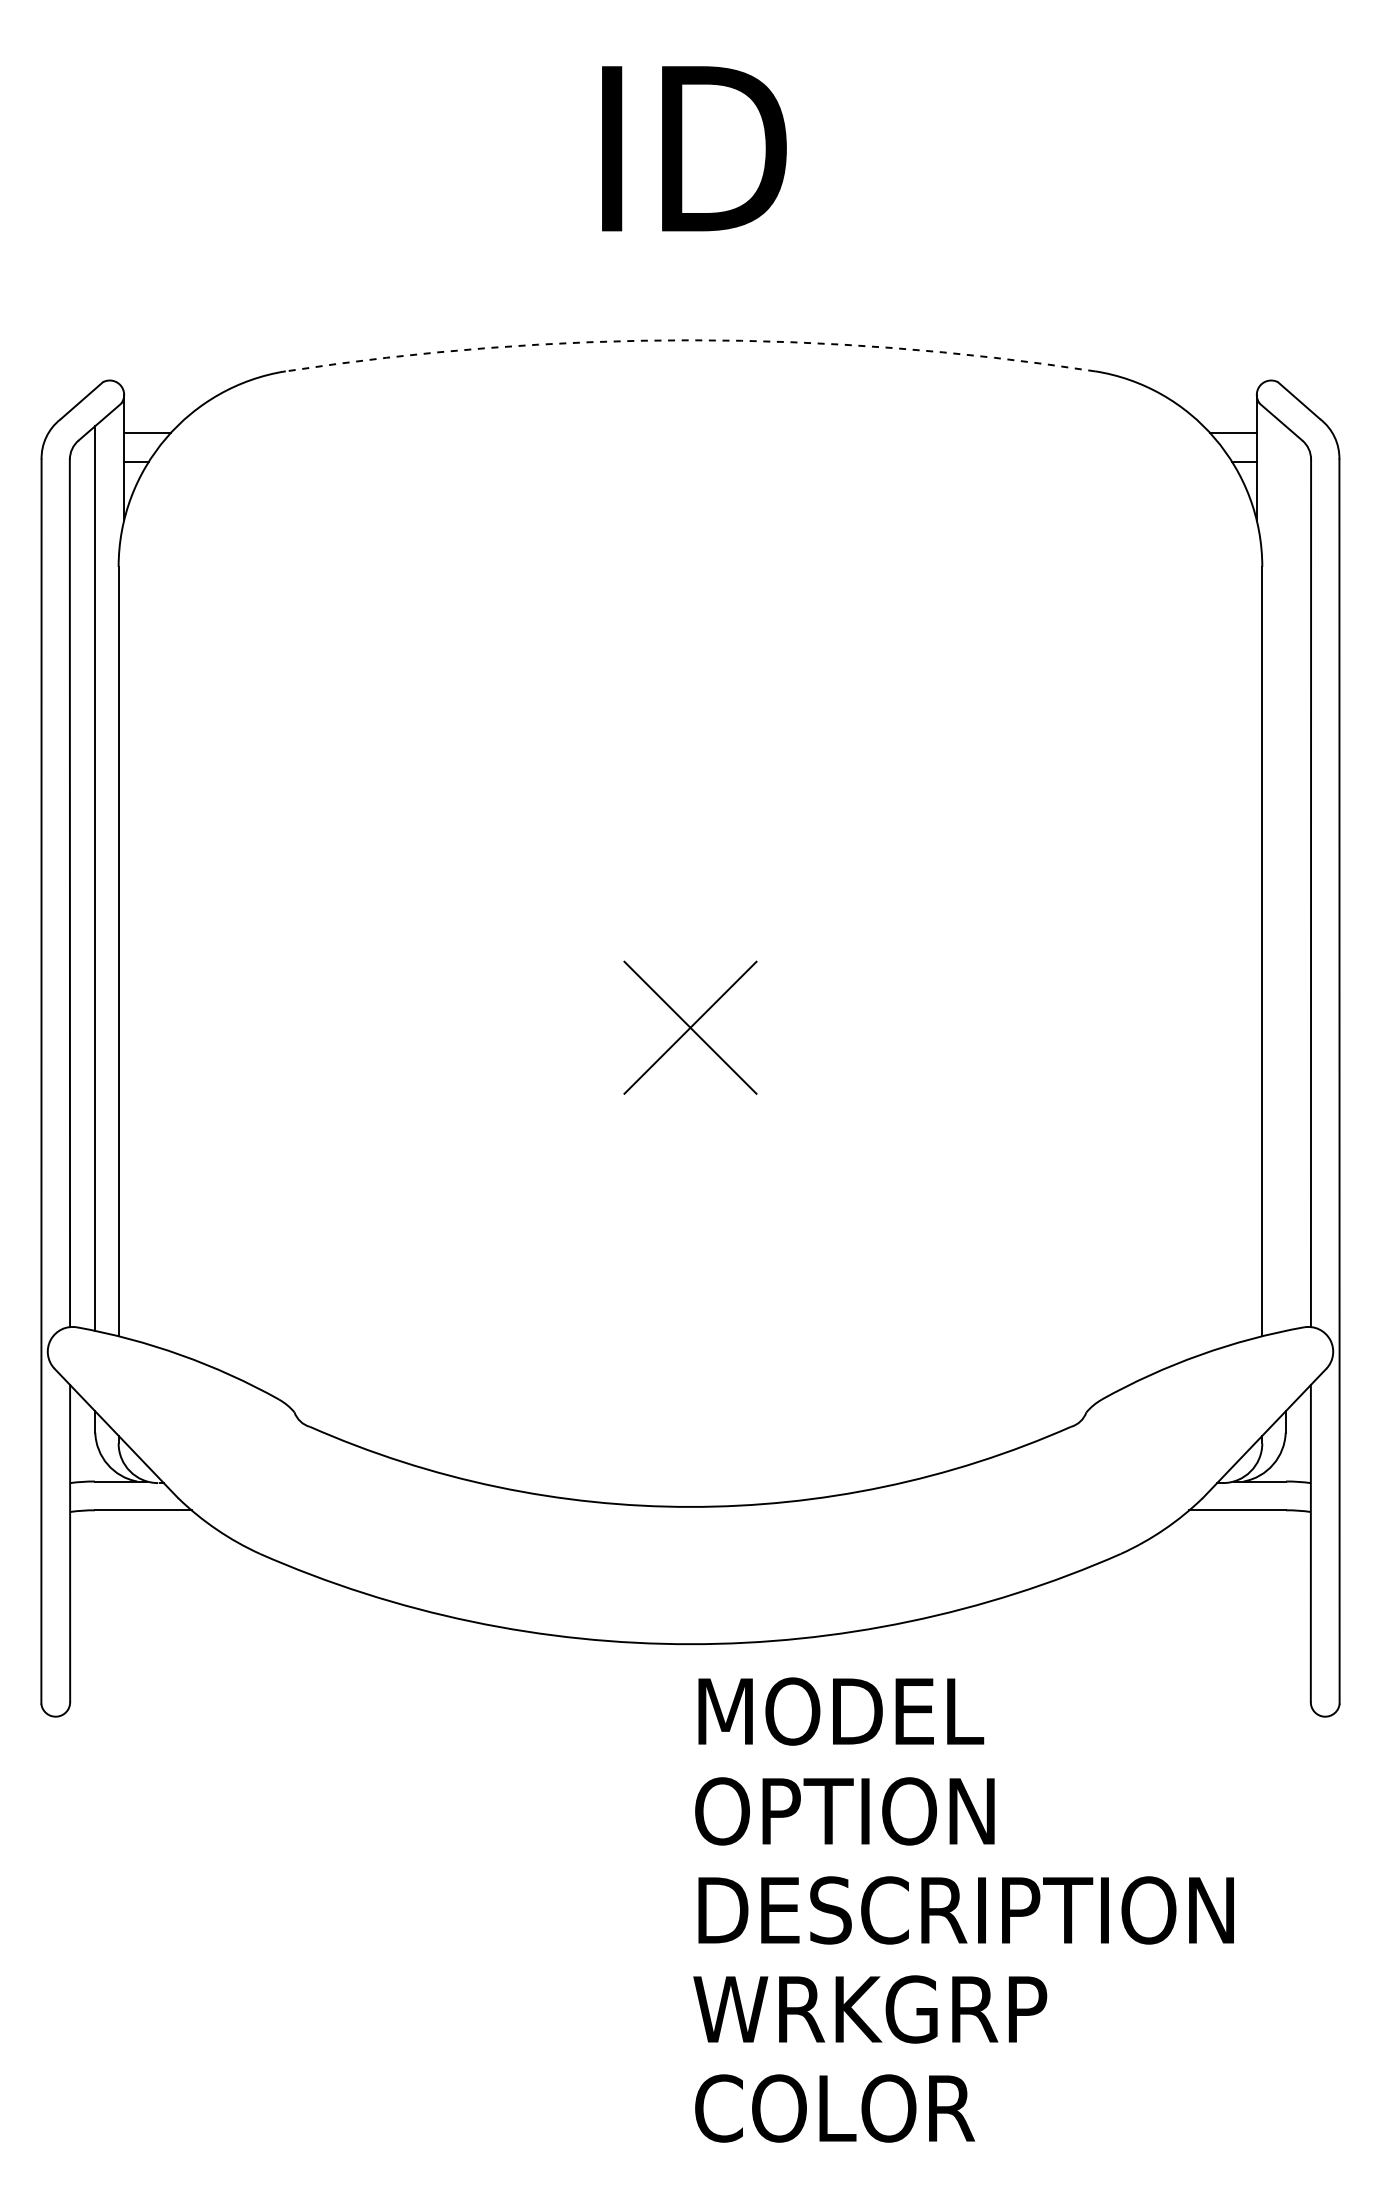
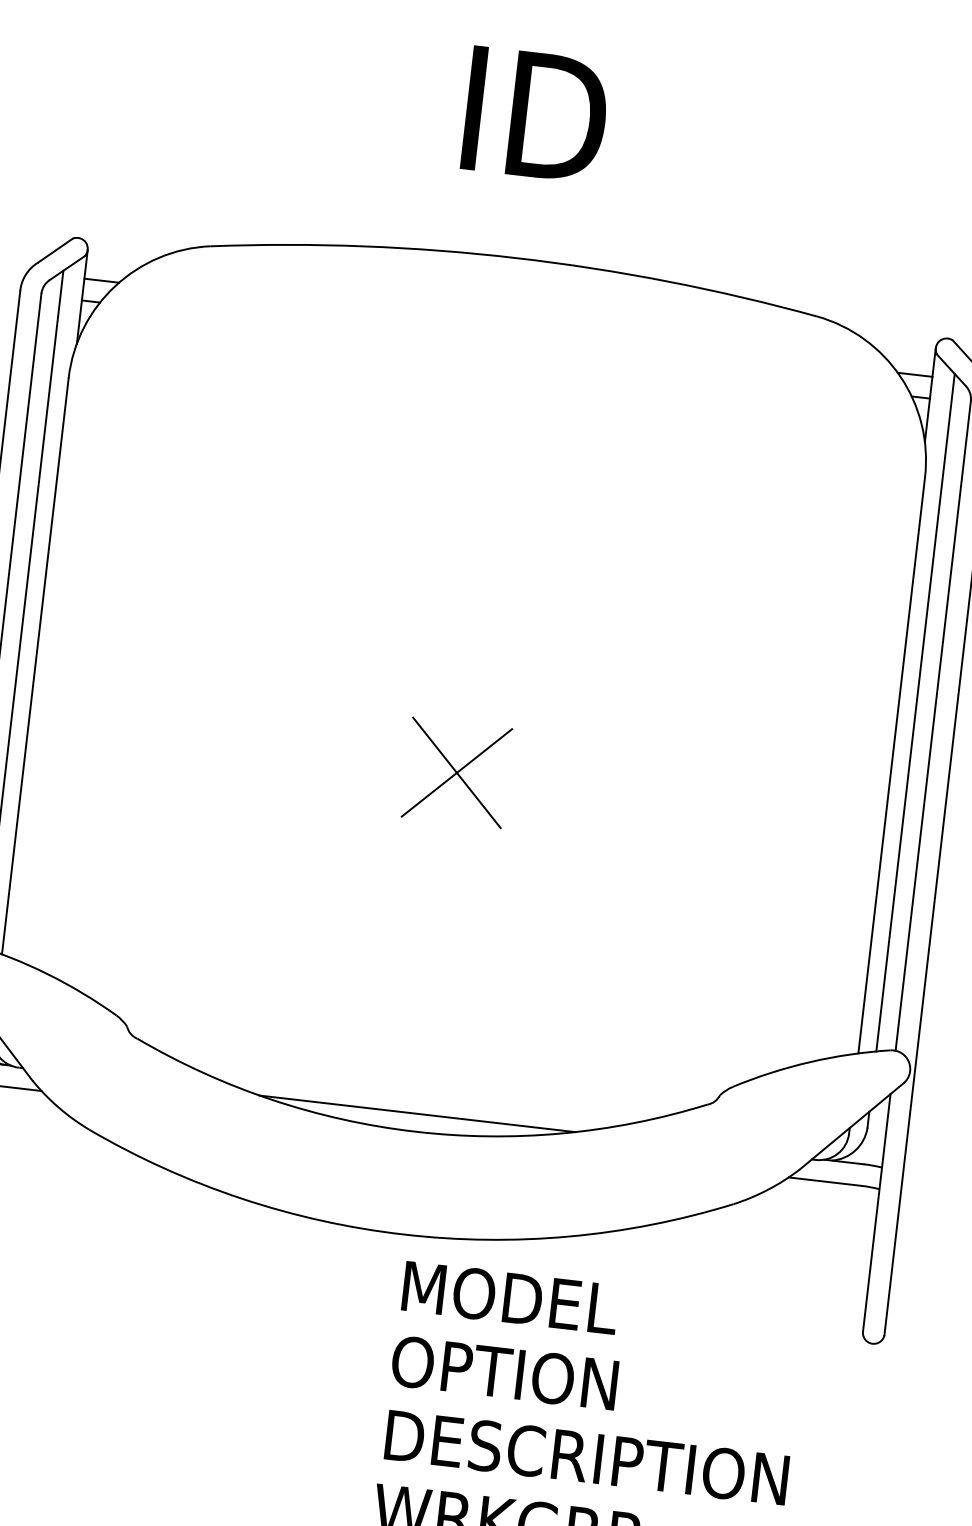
arc: (690, 340) -> (516, 258), dashed -> solid
line: (1285, 878) -> (915, 712), added
line: (690, 1483) -> (417, 1114), added

